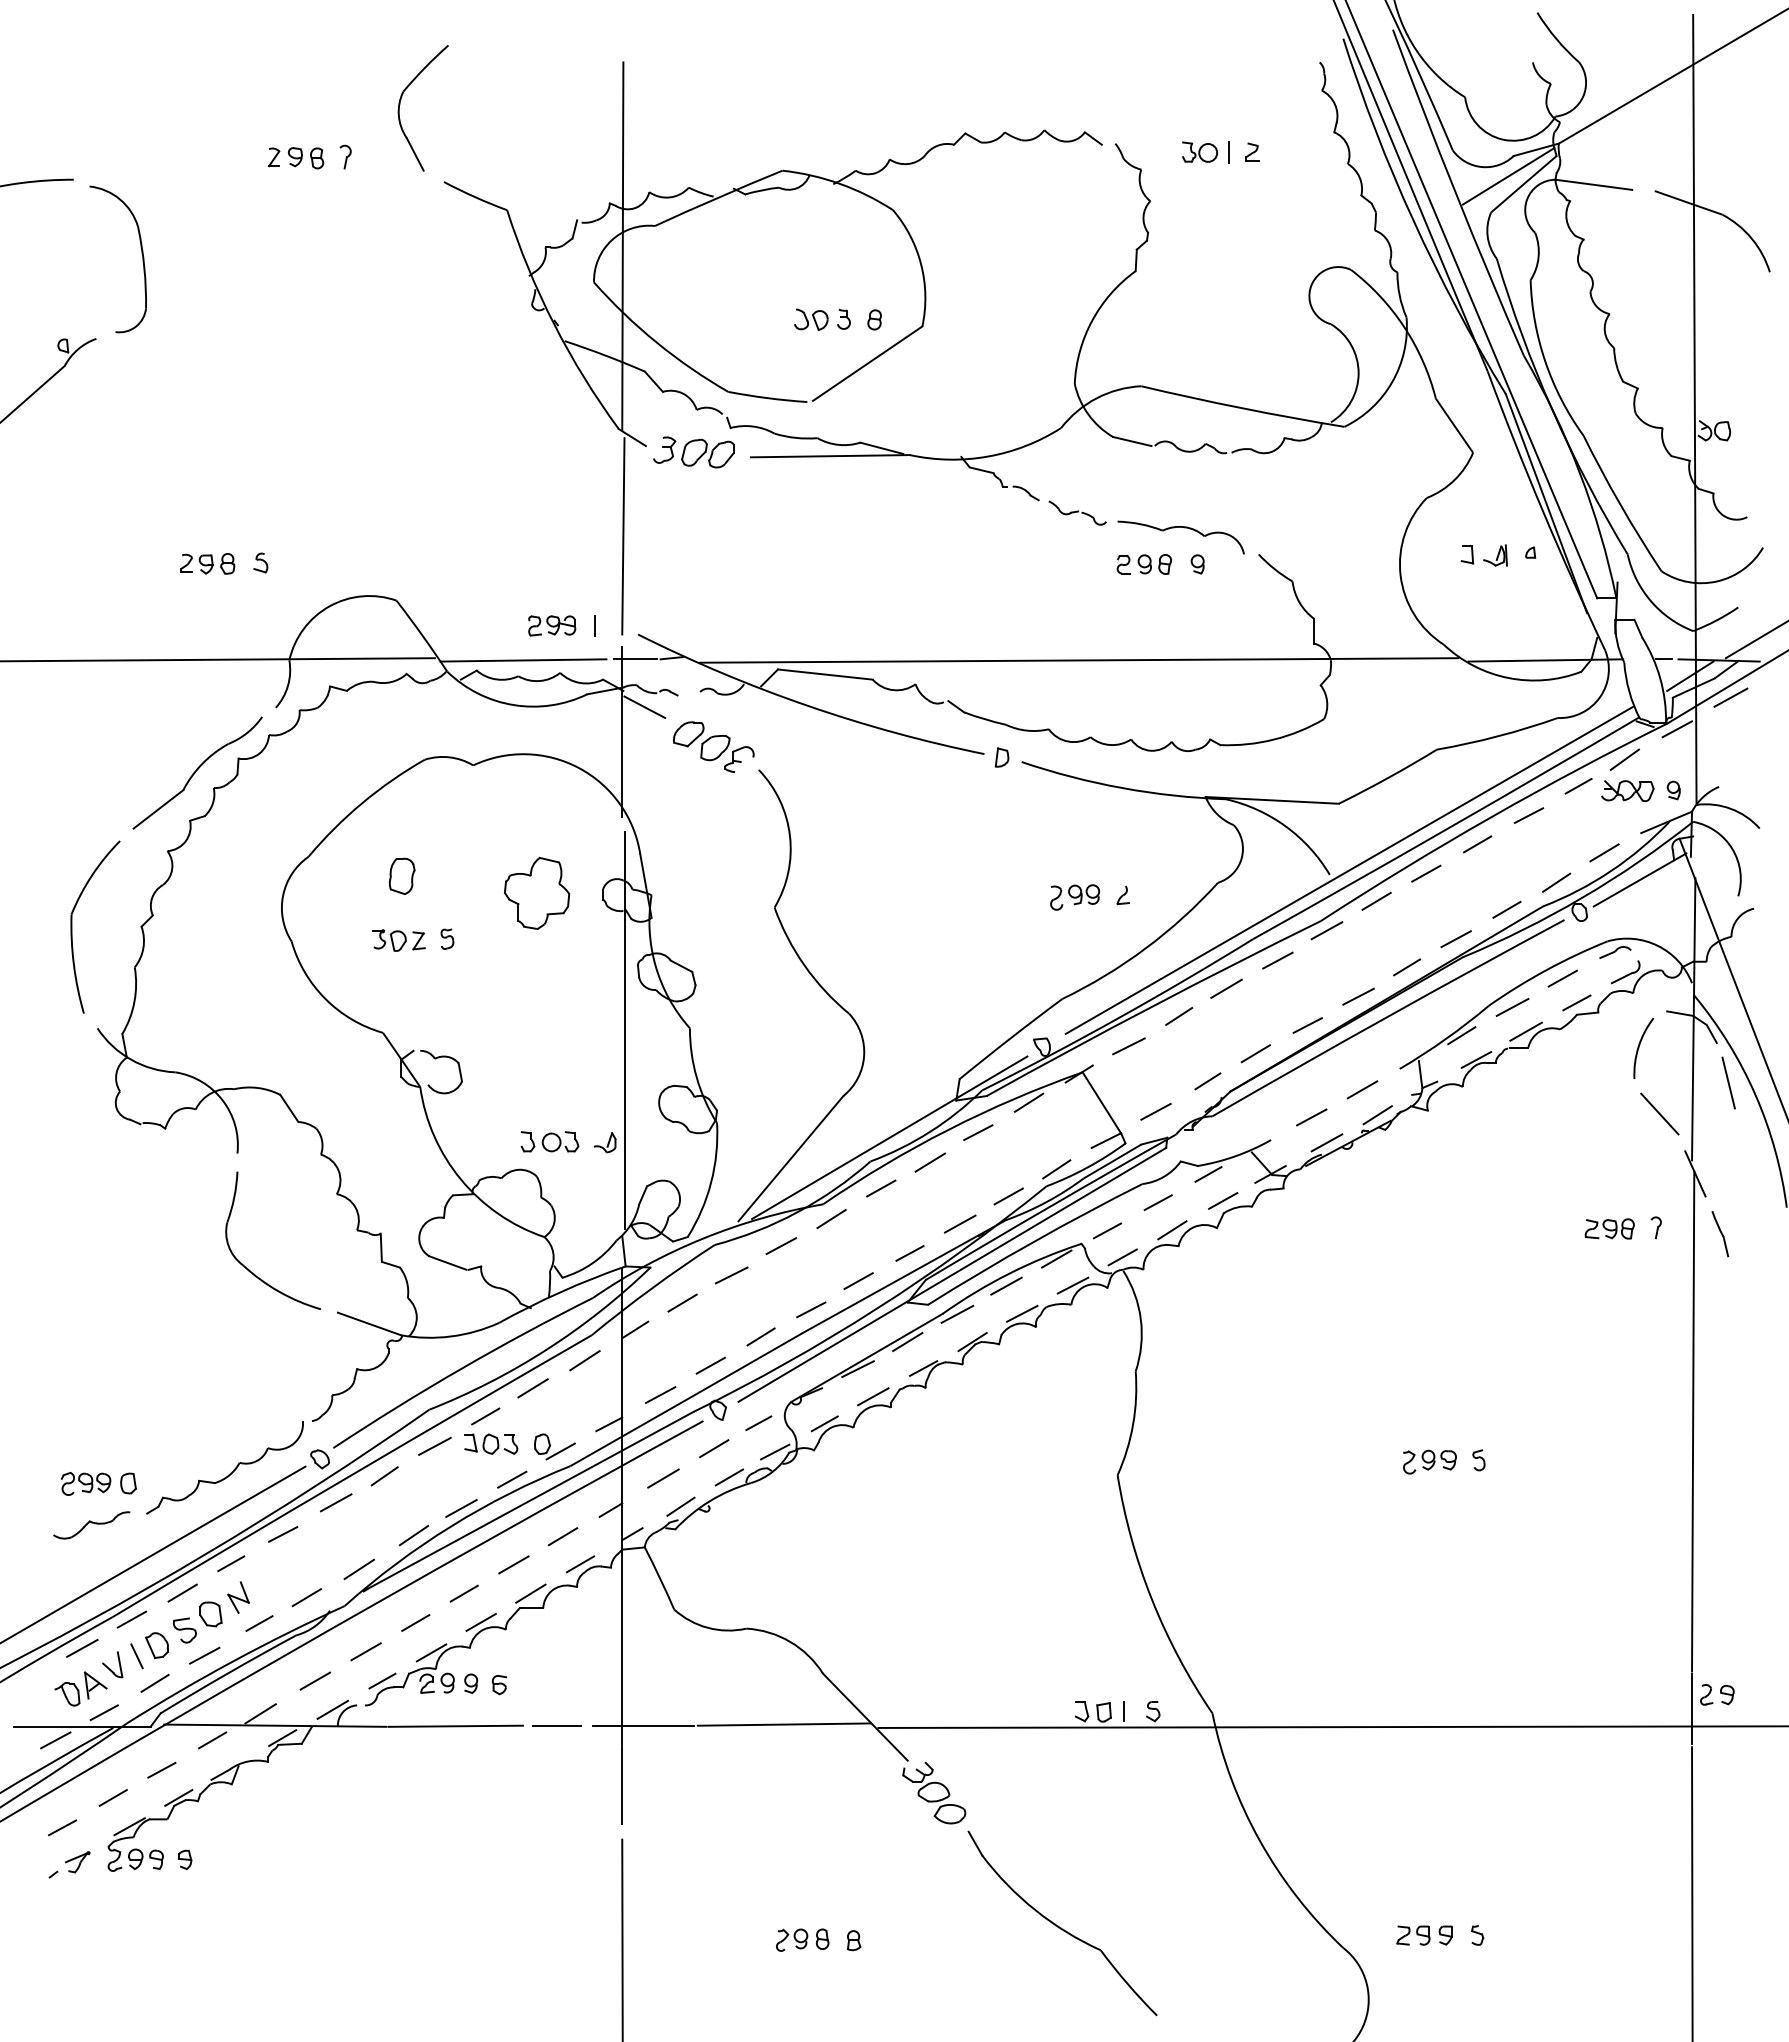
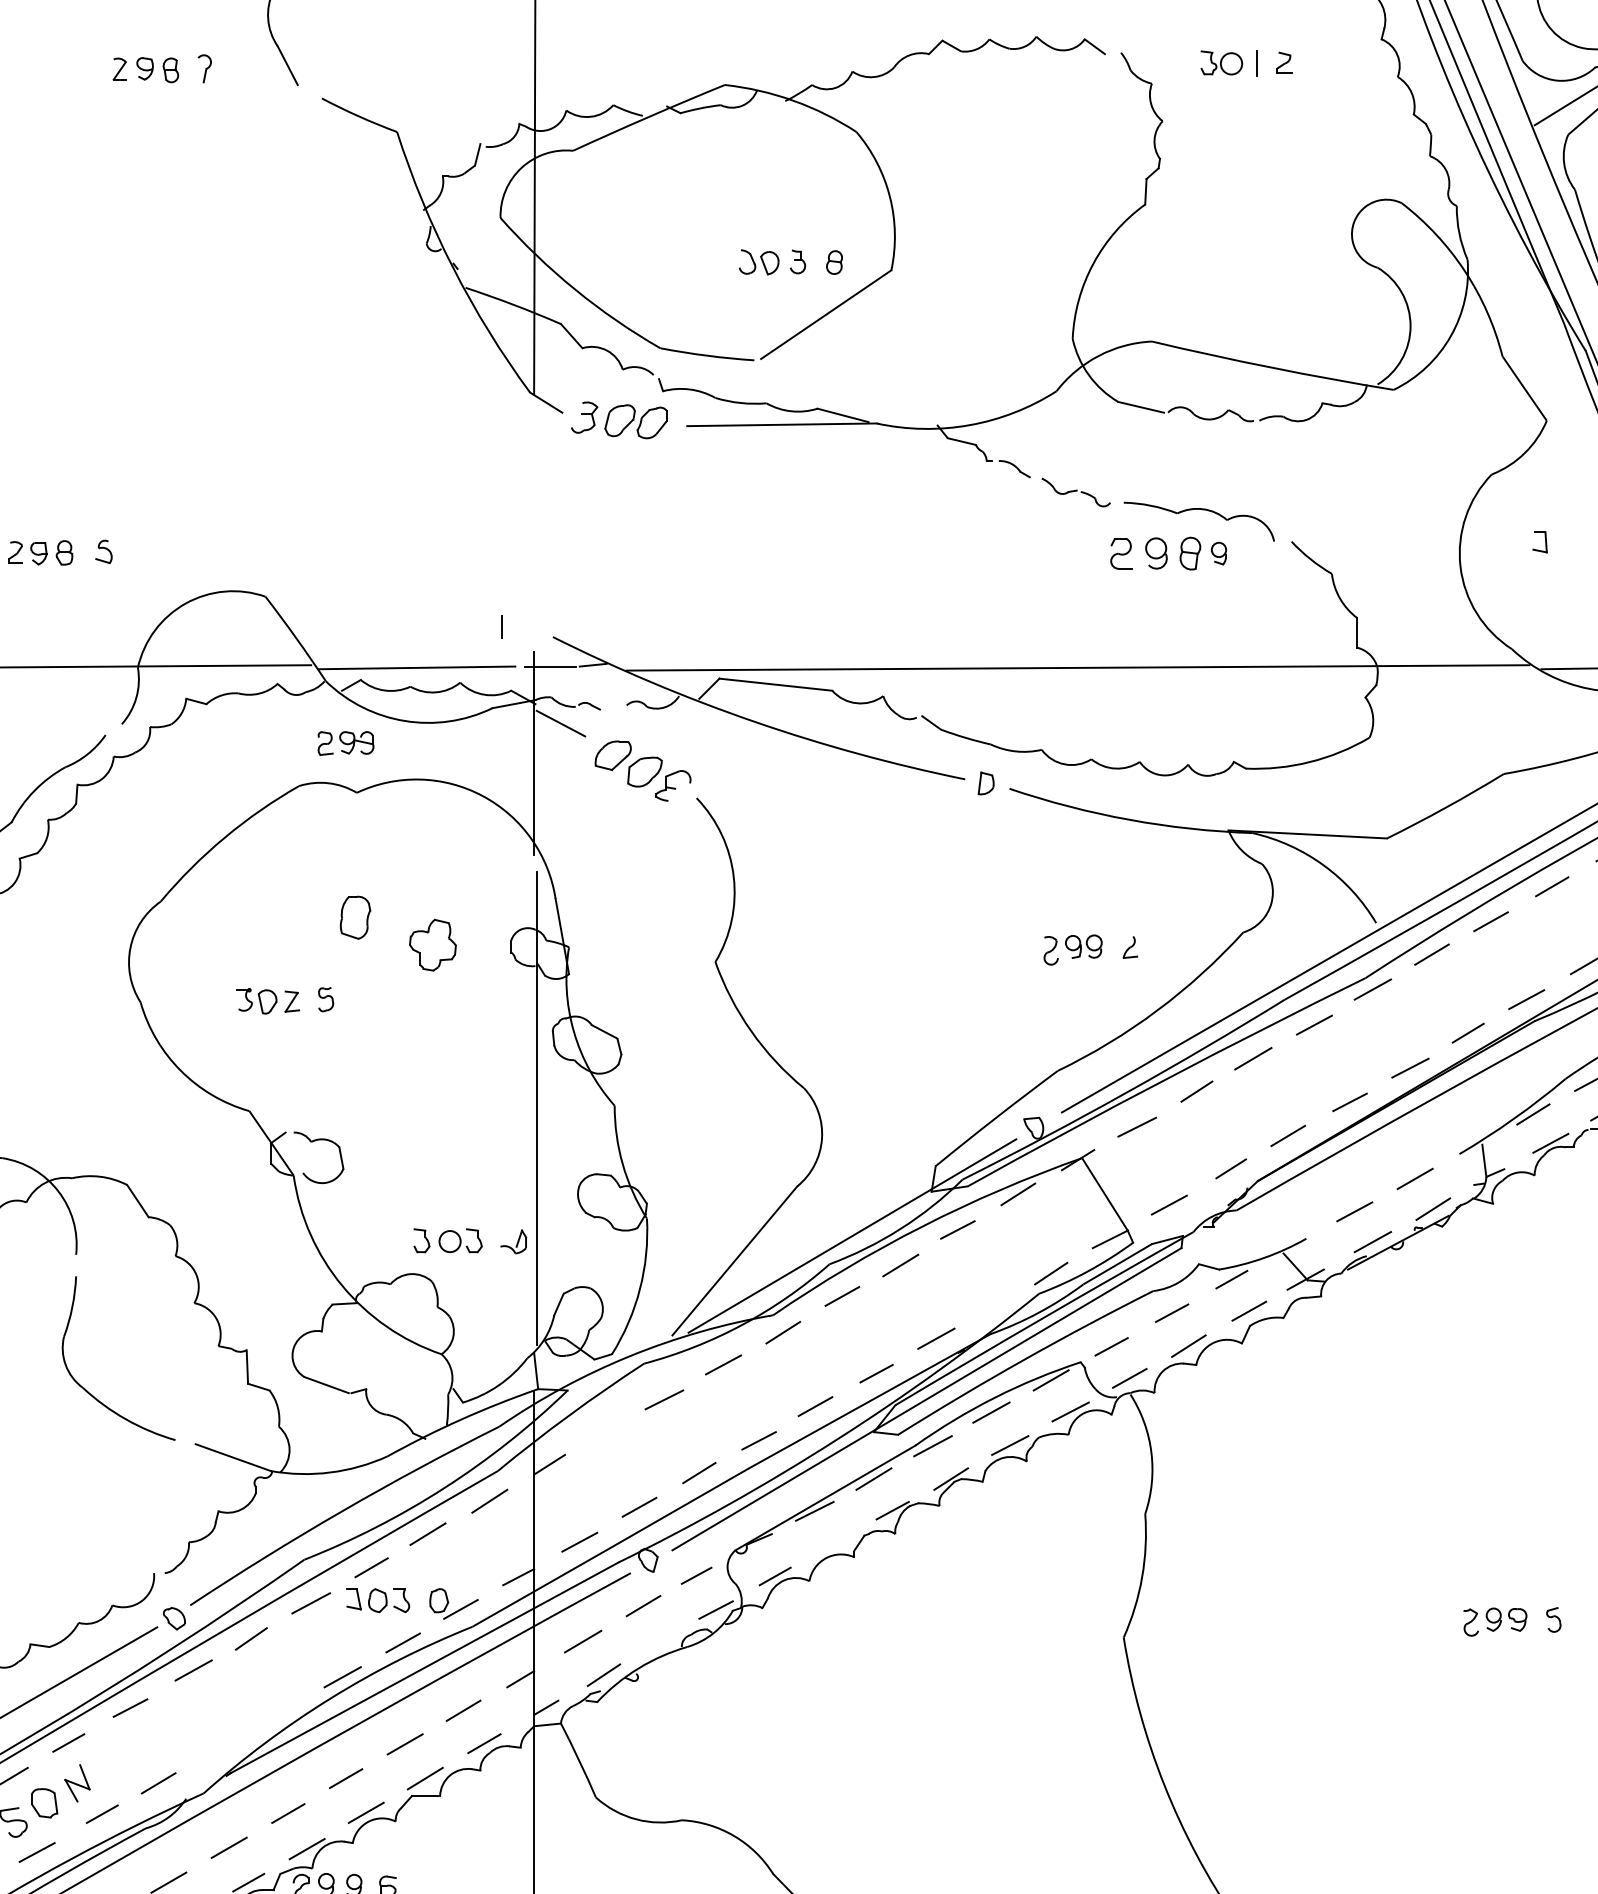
line: (623, 536) -> (535, 520), removed
part: (1495, 555) -> (1573, 542), removed
part: (1143, 564) -> (1154, 553), size x1.4
part: (552, 625) -> (346, 742), moved
part: (402, 875) -> (355, 916), moved
part: (537, 893) -> (433, 945), size x0.6
line: (1008, 1196) -> (993, 1305), removed
line: (682, 1302) -> (605, 1432), removed
line: (873, 1396) -> (833, 1543), removed
line: (729, 1477) -> (661, 1640), removed
line: (413, 1535) -> (285, 1709), removed
line: (359, 1569) -> (221, 1749), removed

